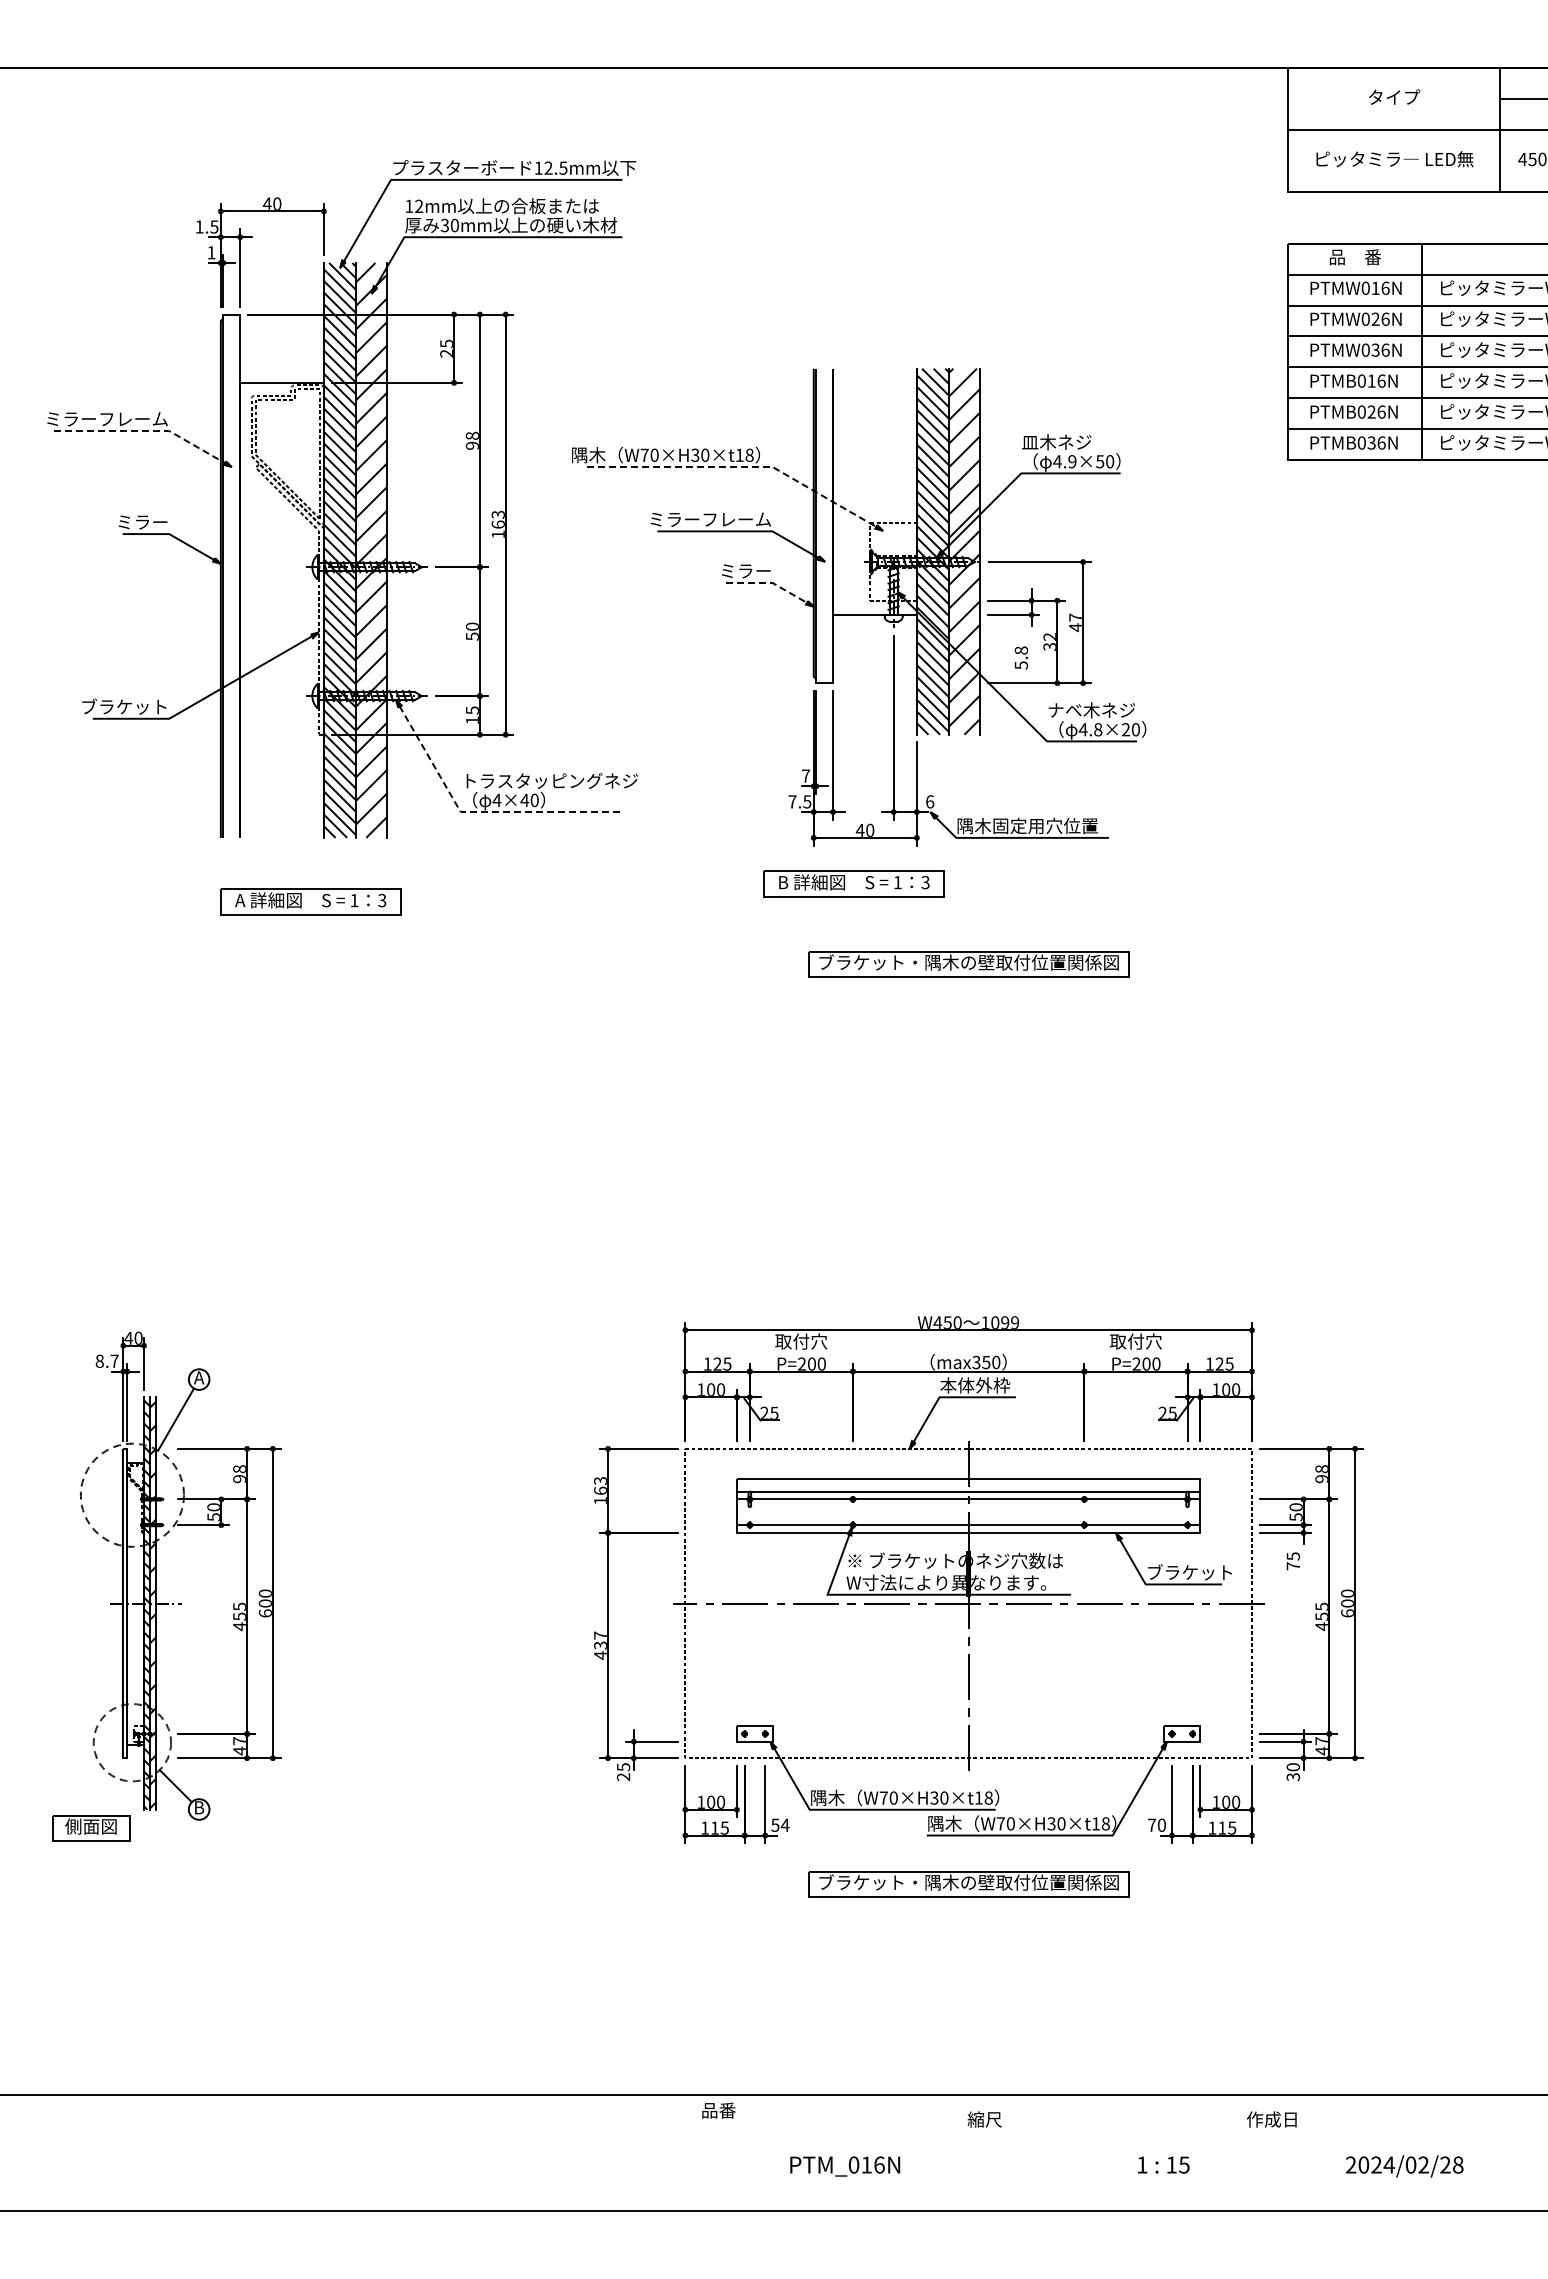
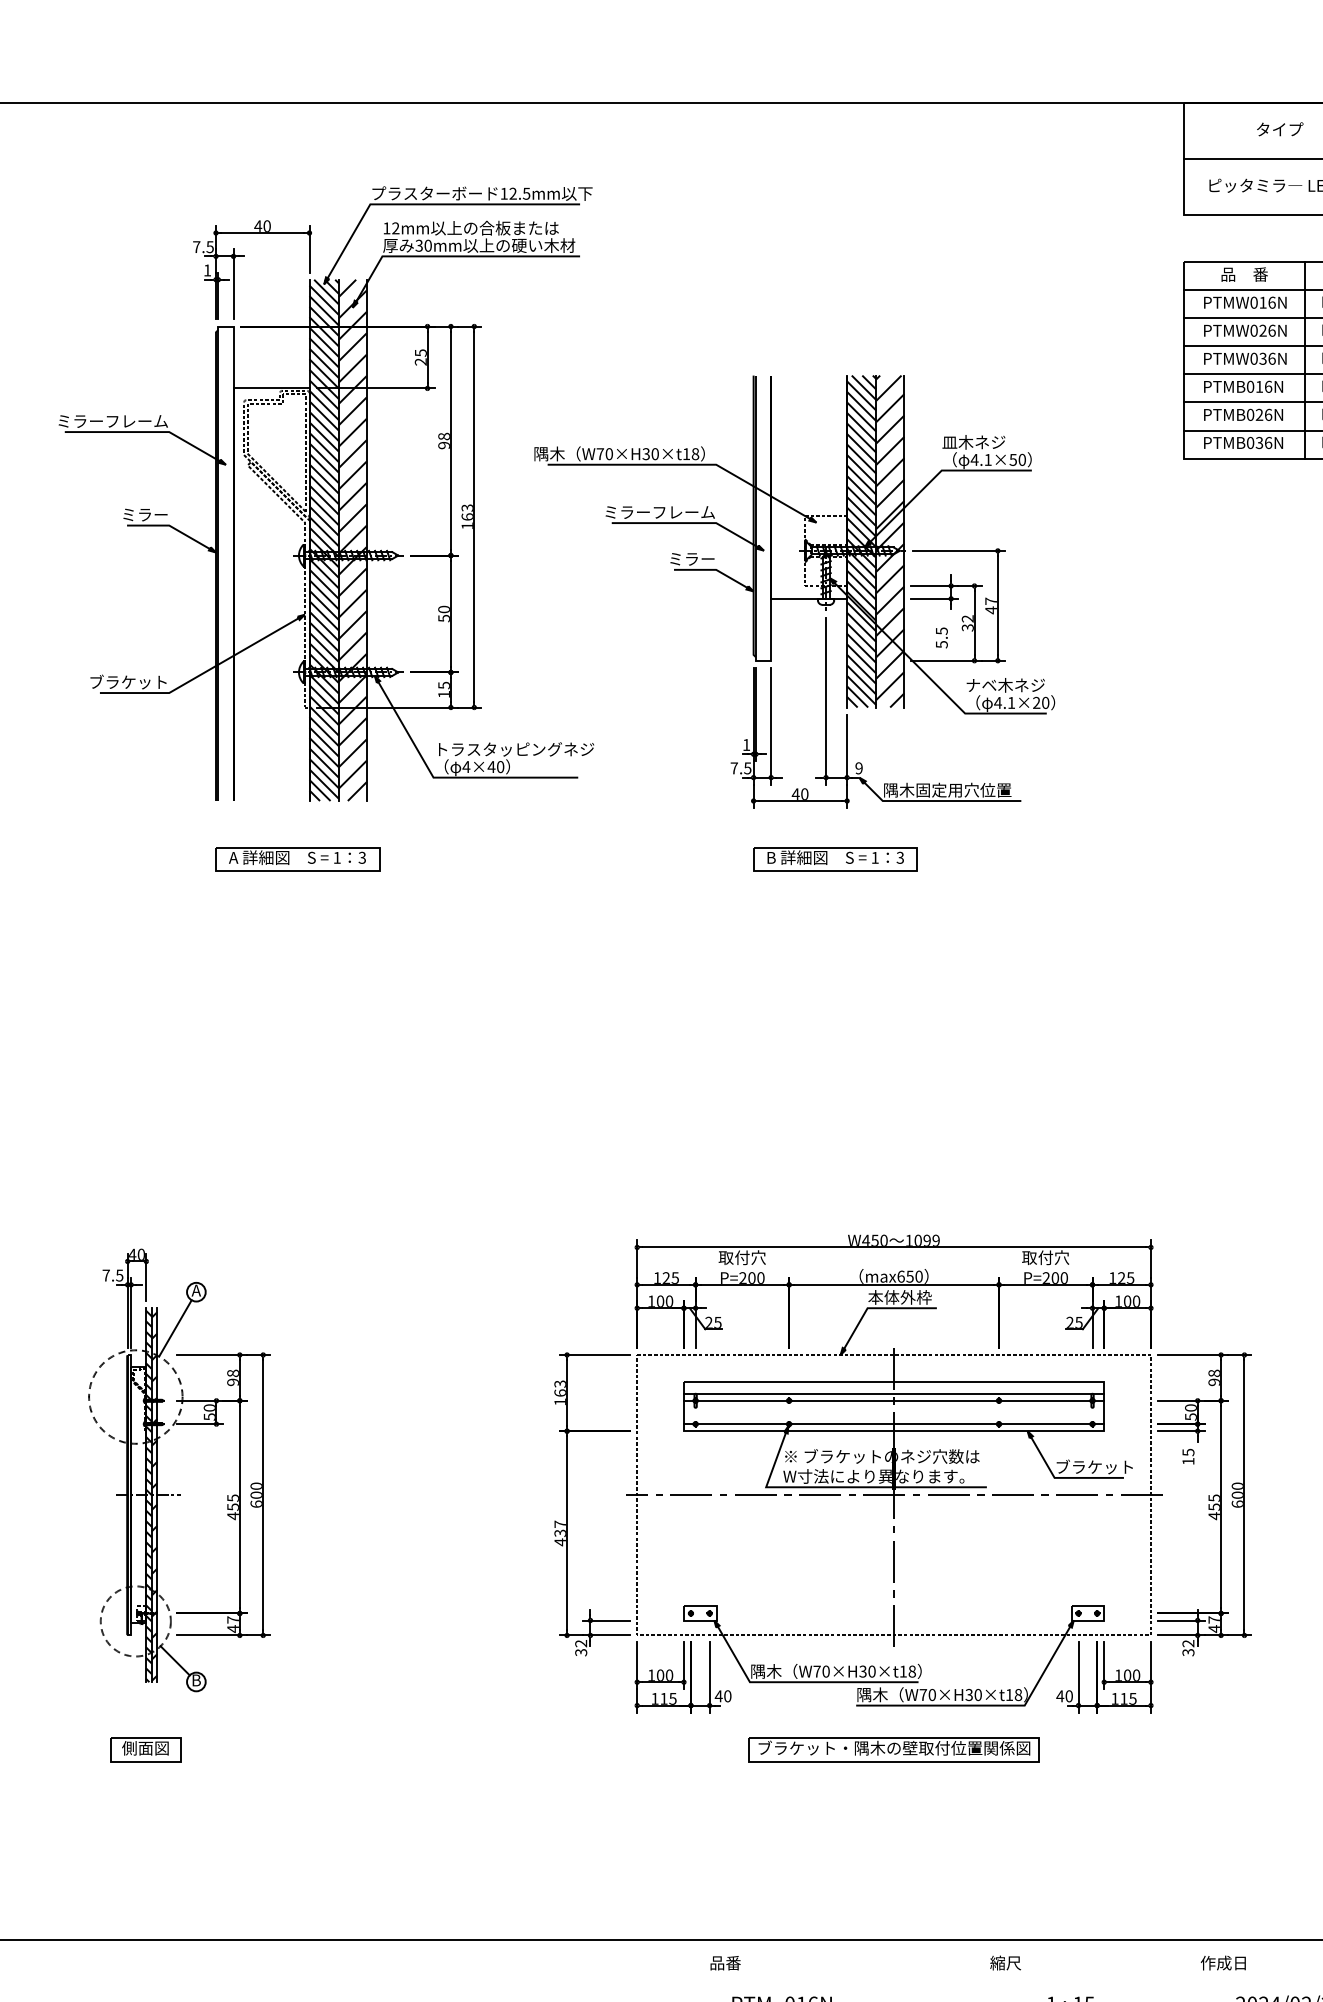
text: (199, 226) -> (196, 246), 1.5 -> 7.5
line: (148, 430) -> (150, 431), dashed -> solid
text: (1072, 461) -> (988, 459), 4.9×50 -> 4.1×50
line: (744, 467) -> (690, 465), dashed -> solid
line: (772, 582) -> (716, 569), dashed -> solid
text: (1020, 650) -> (941, 631), 5.8 -> 5.5
text: (1098, 729) -> (1011, 702), 4.8×20 -> 4.1×20
text: (806, 775) -> (747, 744), 7 -> 1
text: (930, 801) -> (859, 768), 6 -> 9
line: (474, 812) -> (446, 777), dashed -> solid
part: (853, 883) -> (834, 858), moved
part: (968, 964) -> (893, 915), removed
text: (106, 1360) -> (112, 1274), 8.7 -> 7.5
text: (976, 1362) -> (901, 1276), max350 -> max650
text: (1292, 1566) -> (1187, 1461), 75 -> 15
text: (1293, 1767) -> (1188, 1643), 30 -> 32
text: (623, 1772) -> (581, 1648), 25 -> 32
text: (779, 1824) -> (722, 1695), 54 -> 40
text: (1151, 1824) -> (1059, 1695), 70 -> 40
part: (91, 1828) -> (145, 1749), moved
text: (718, 2110) -> (725, 1963), moved
text: (984, 2119) -> (1005, 1963), moved
text: (1271, 2119) -> (1223, 1963), moved

